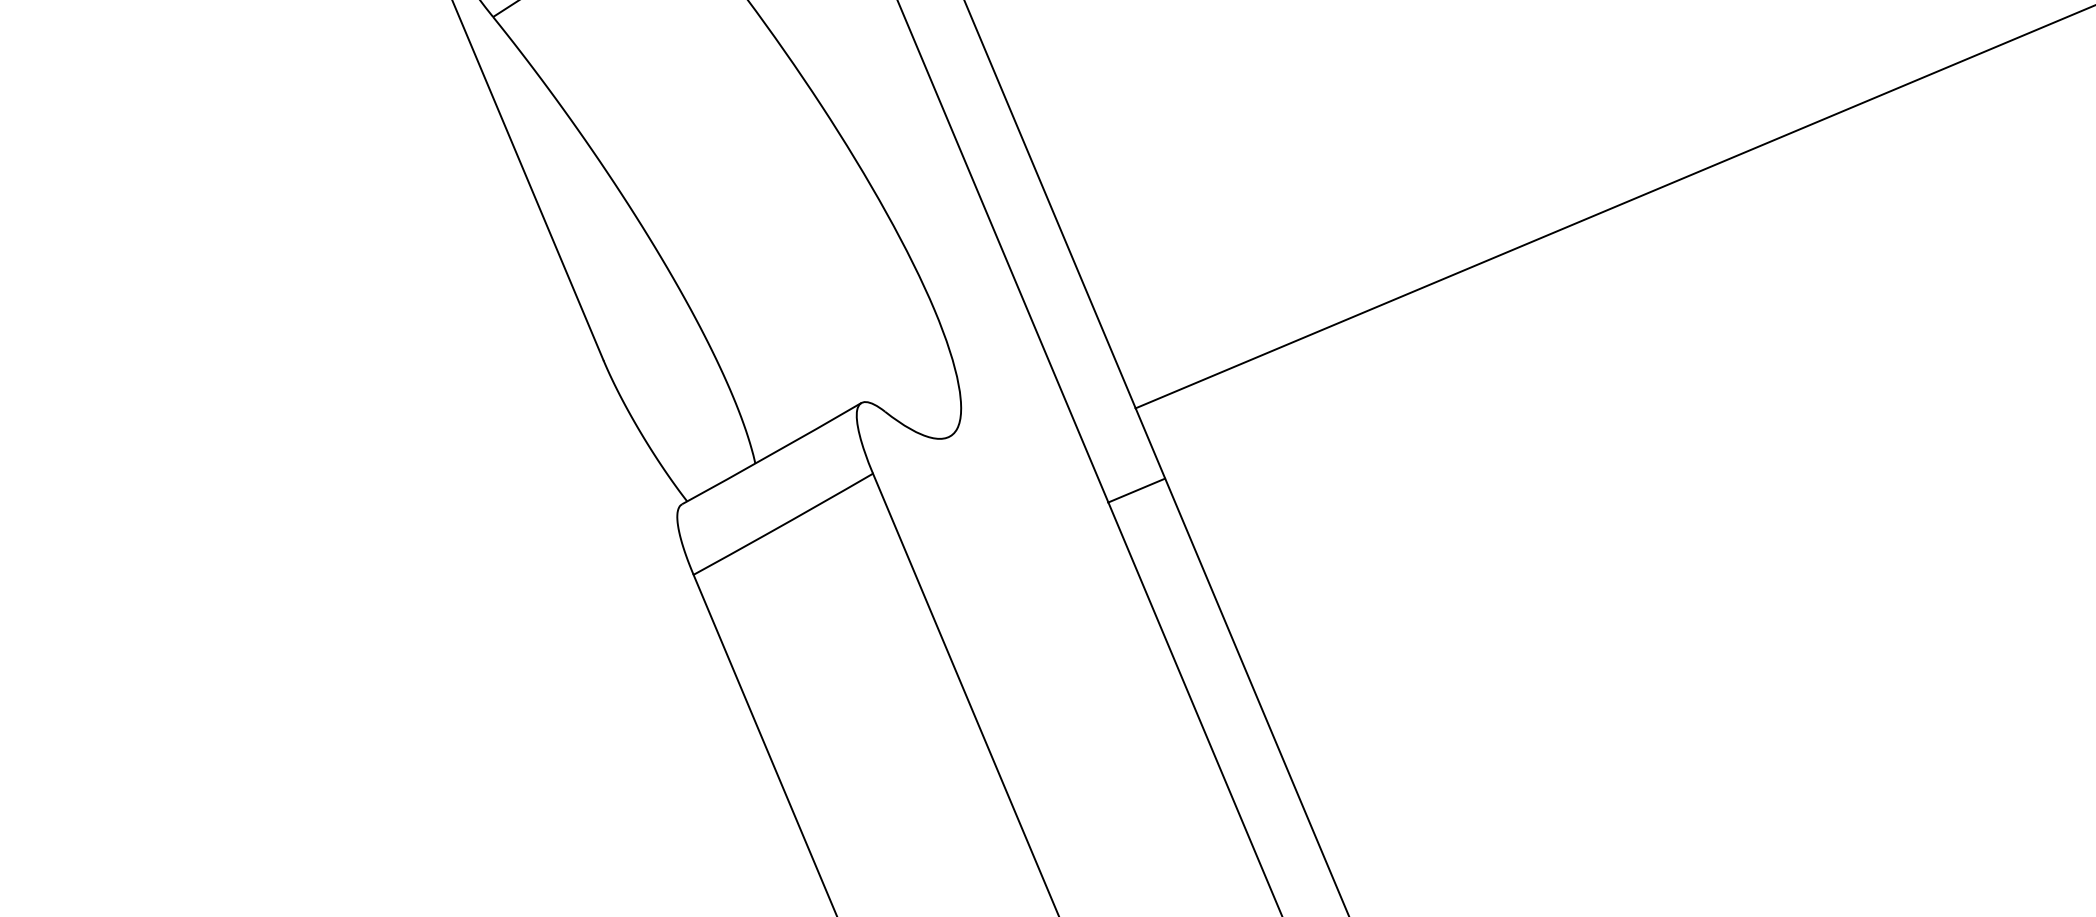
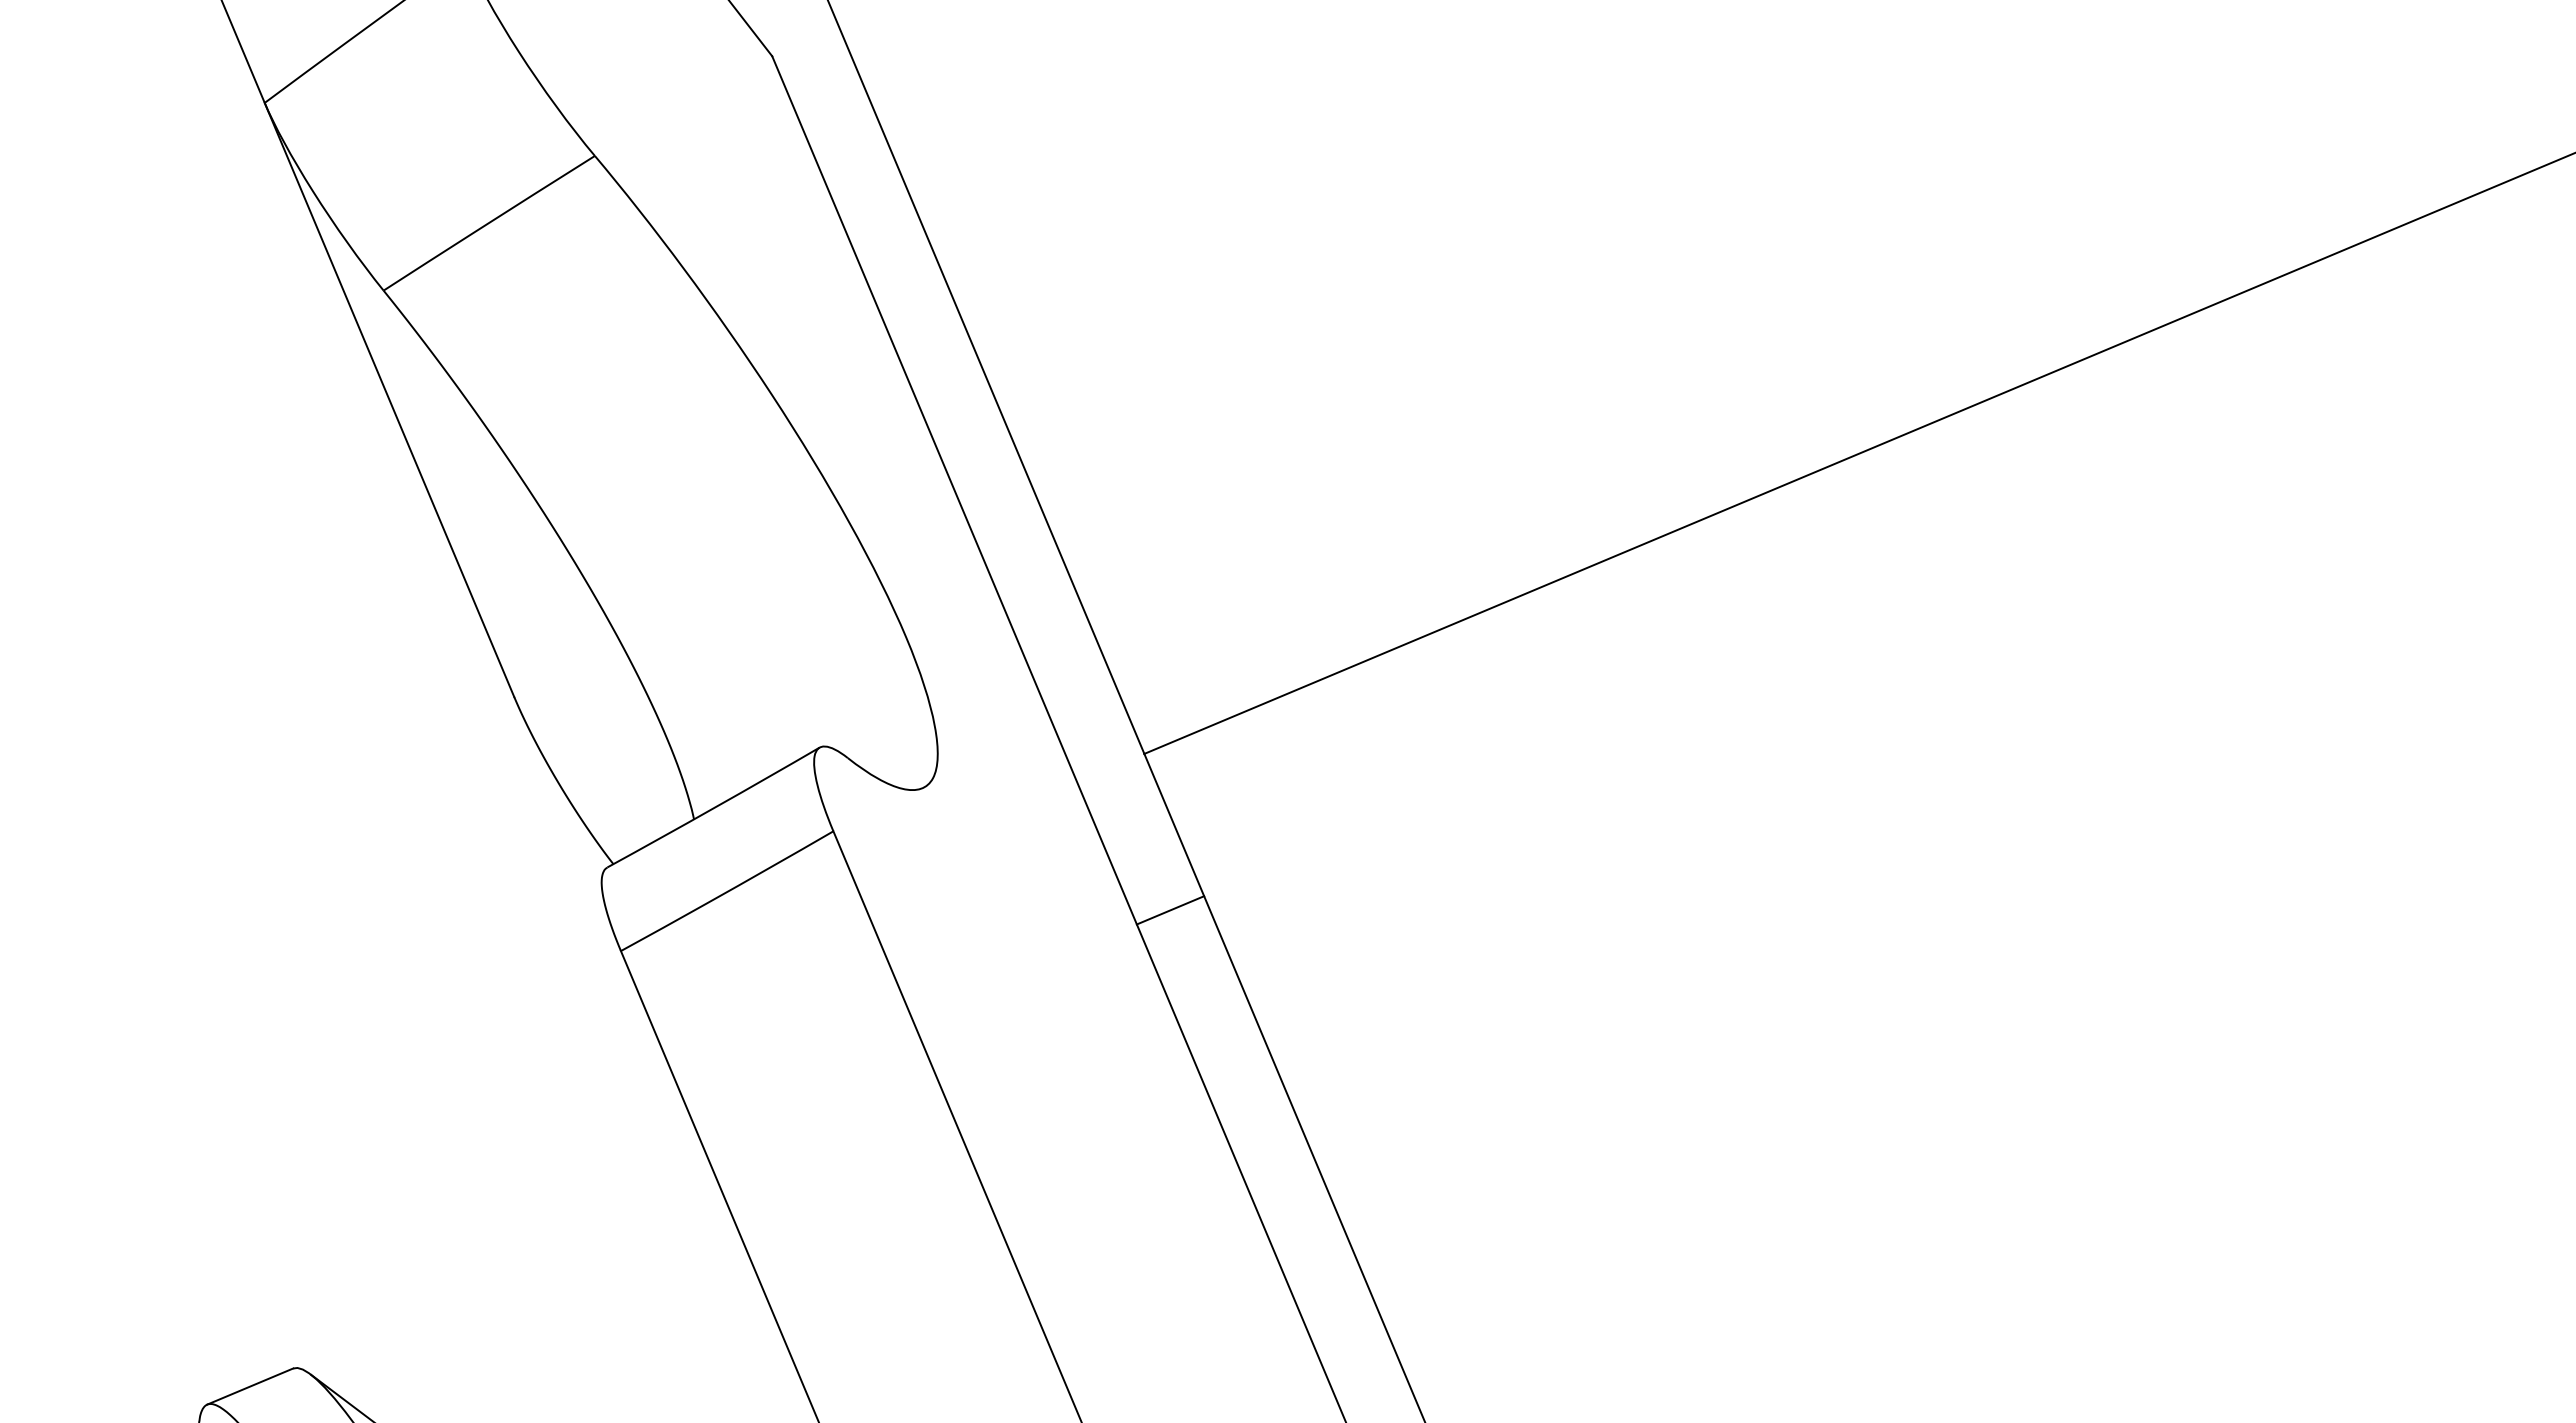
line: (1136, 490) -> (1170, 910), moved

